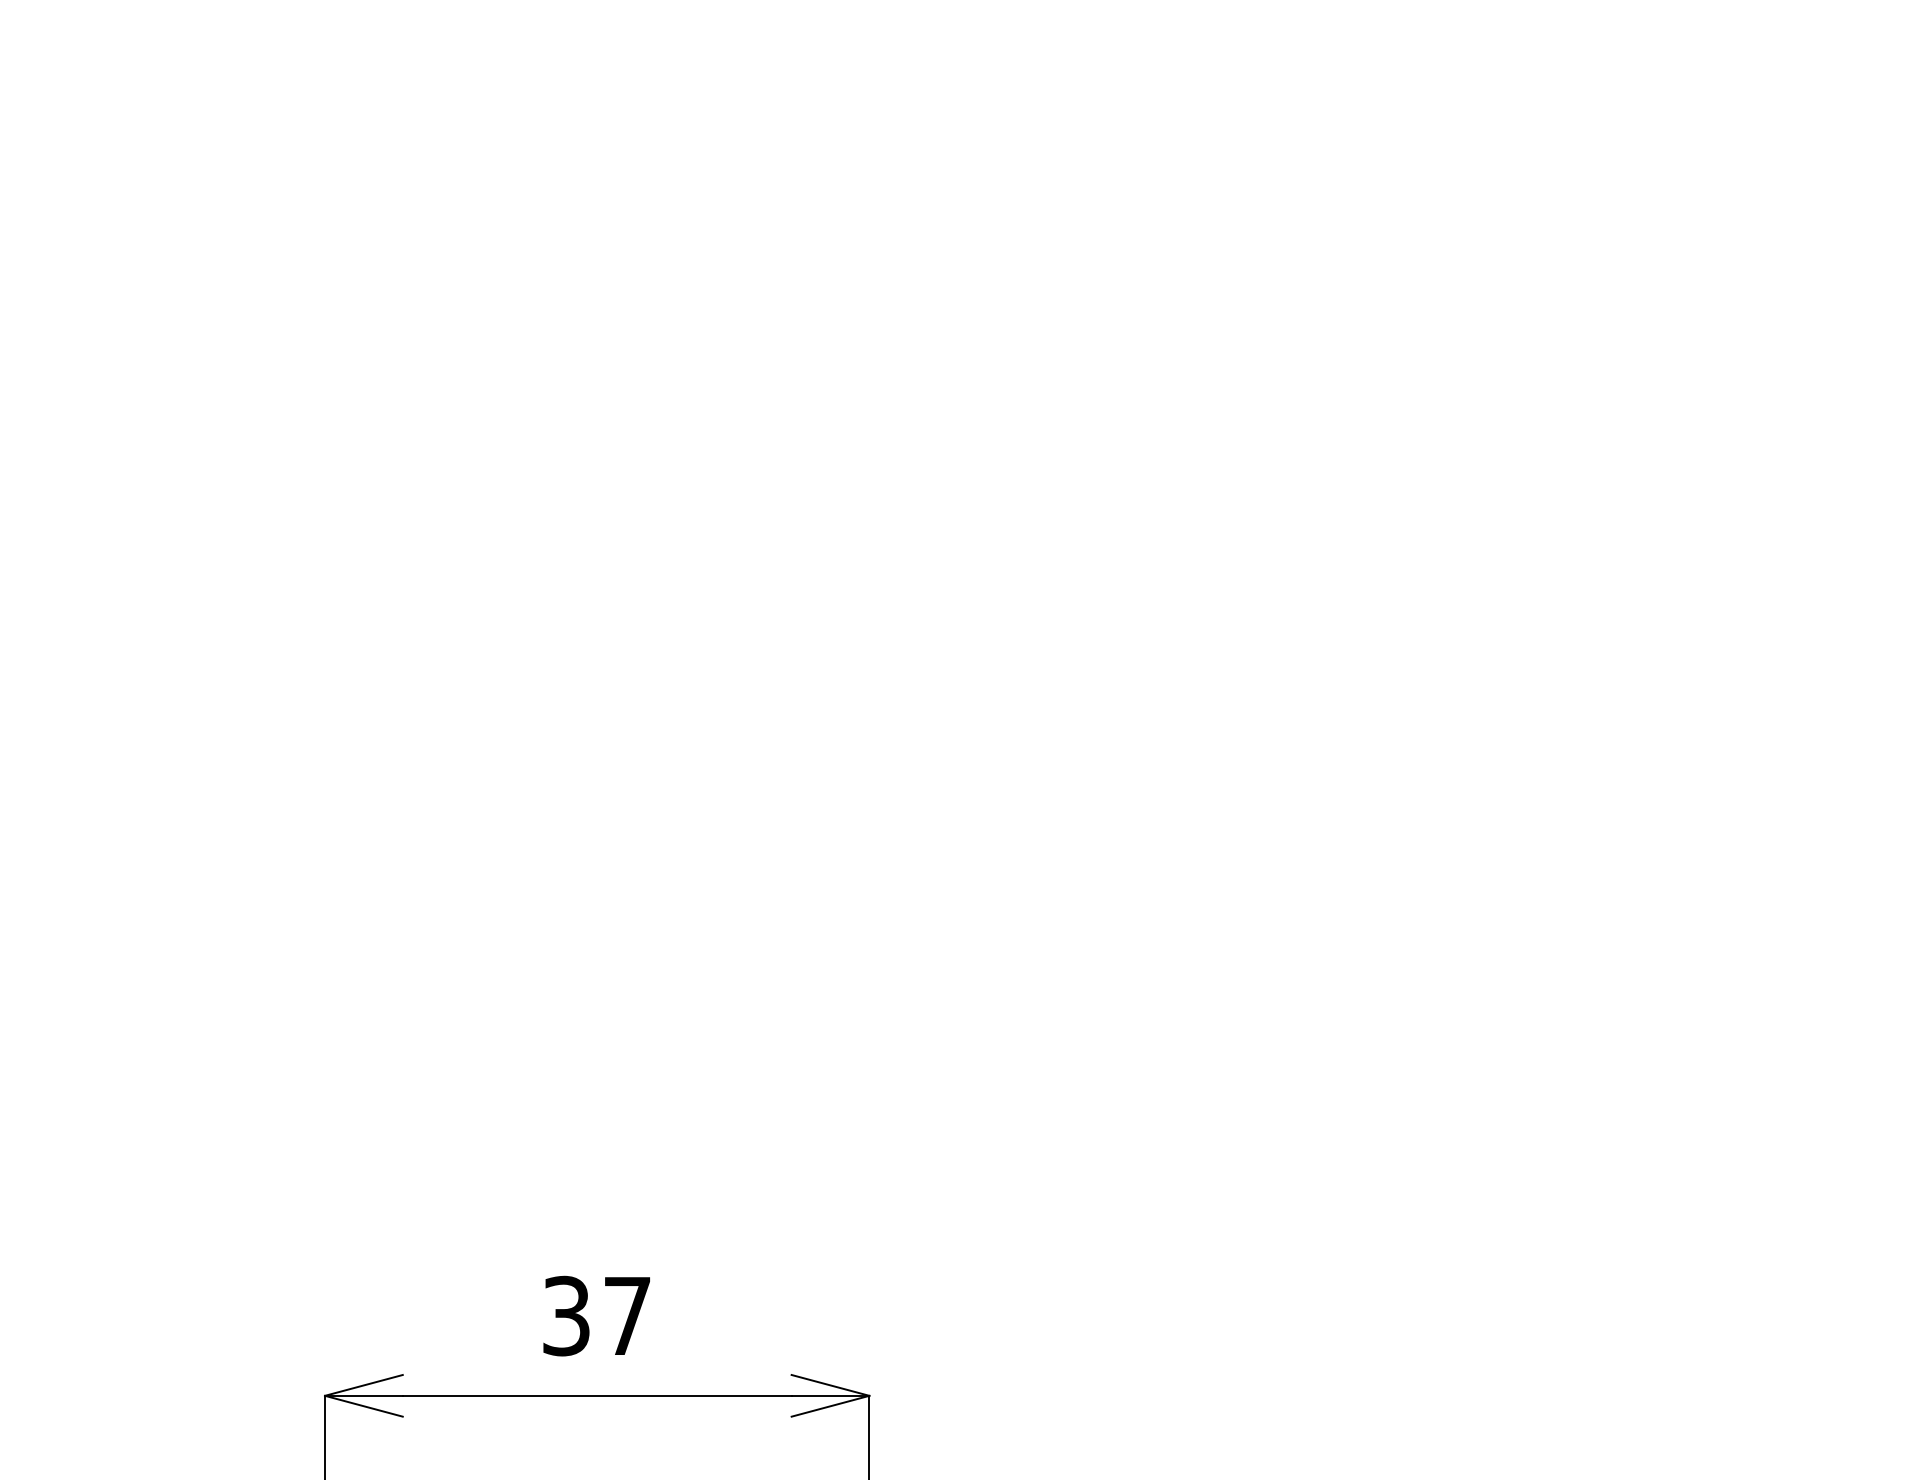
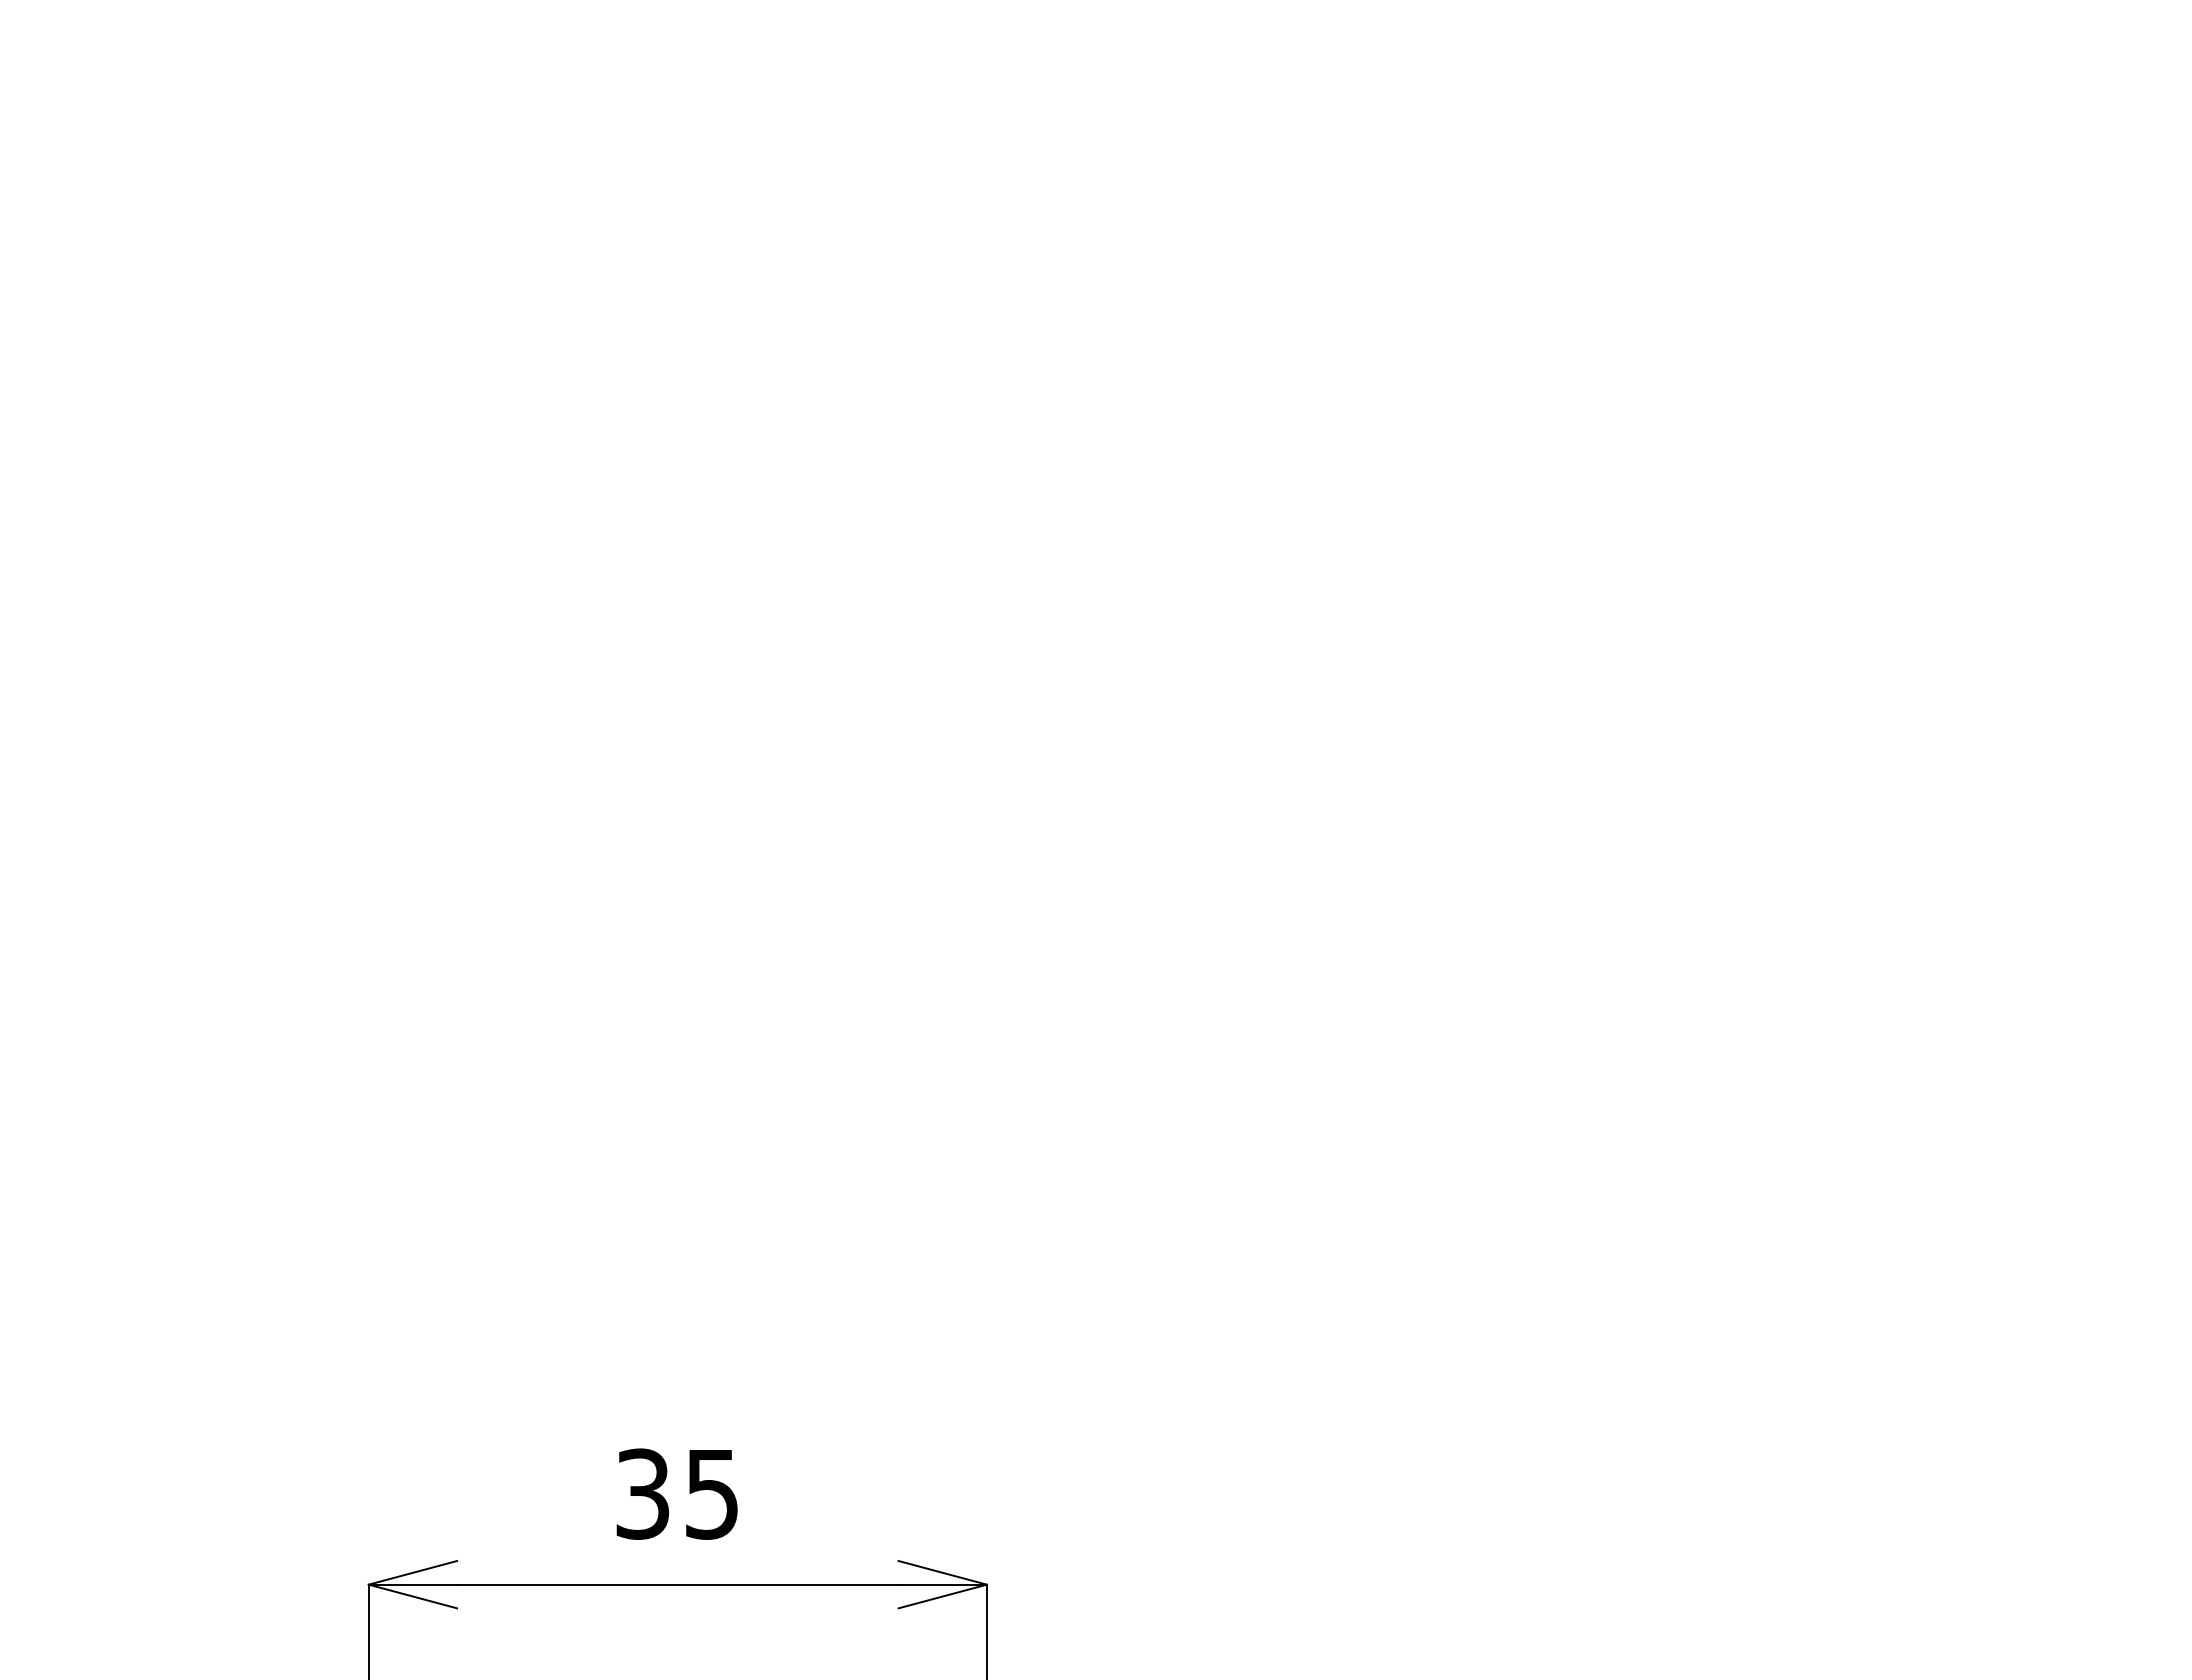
text: (626, 1316) -> (711, 1494), 37 -> 35

